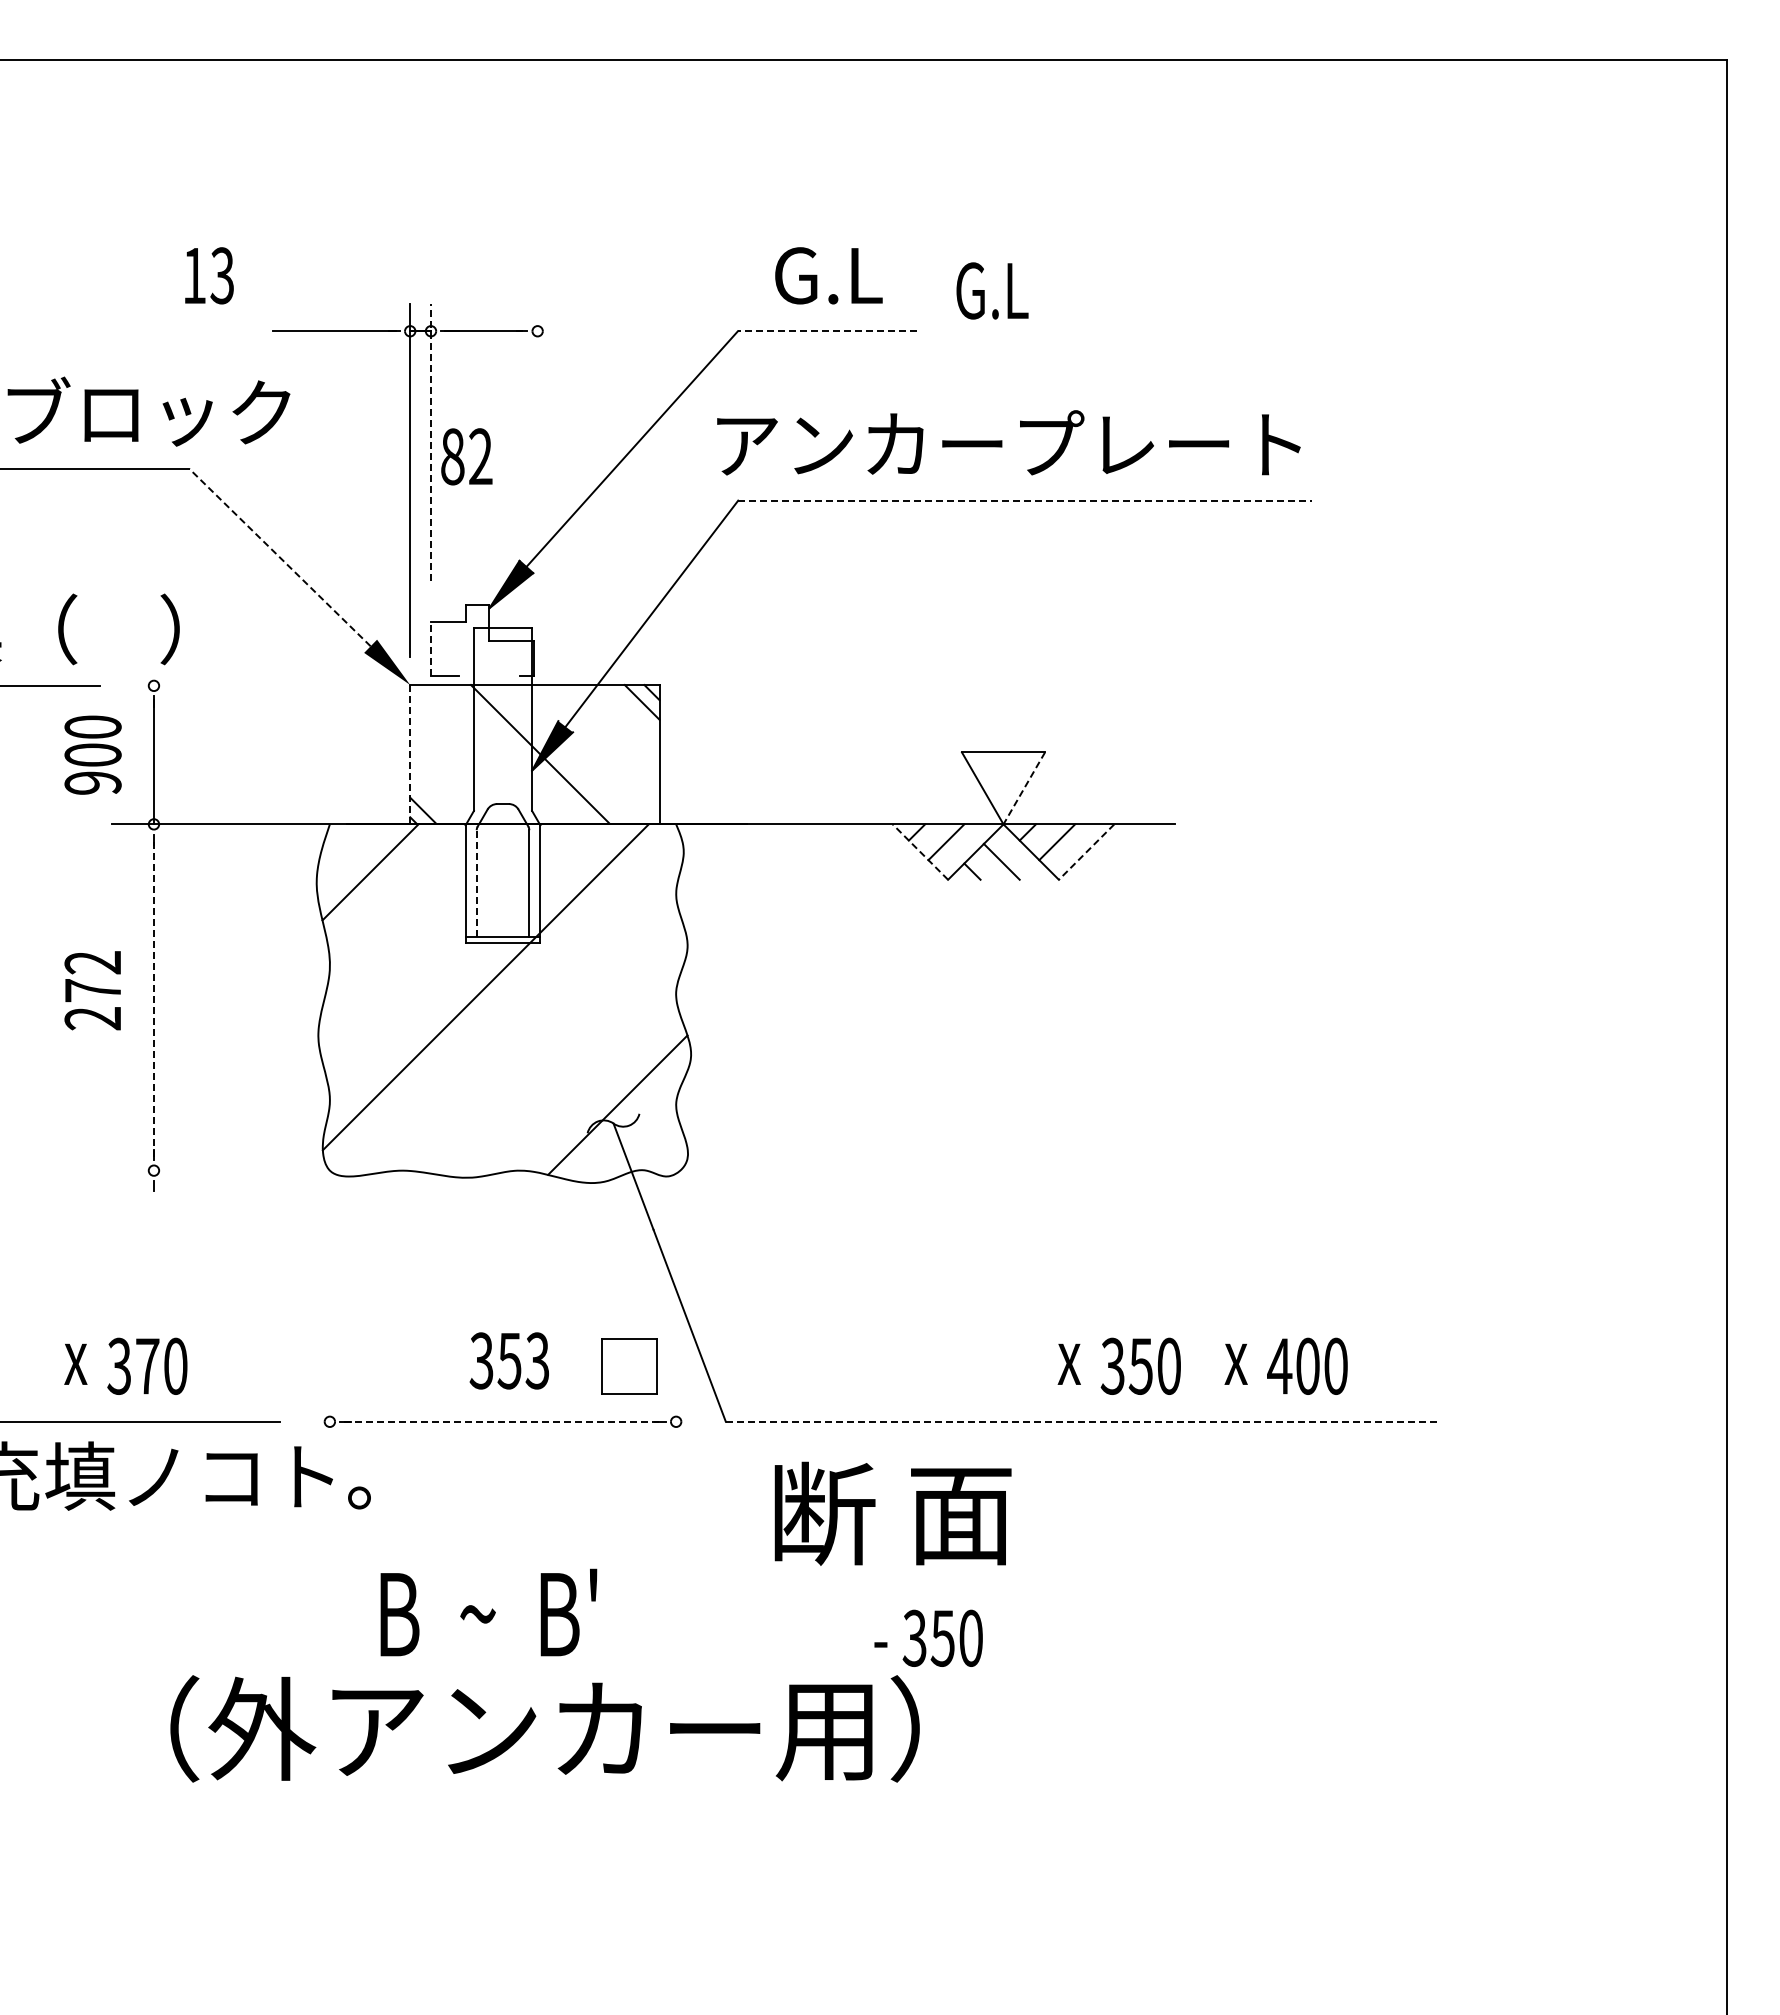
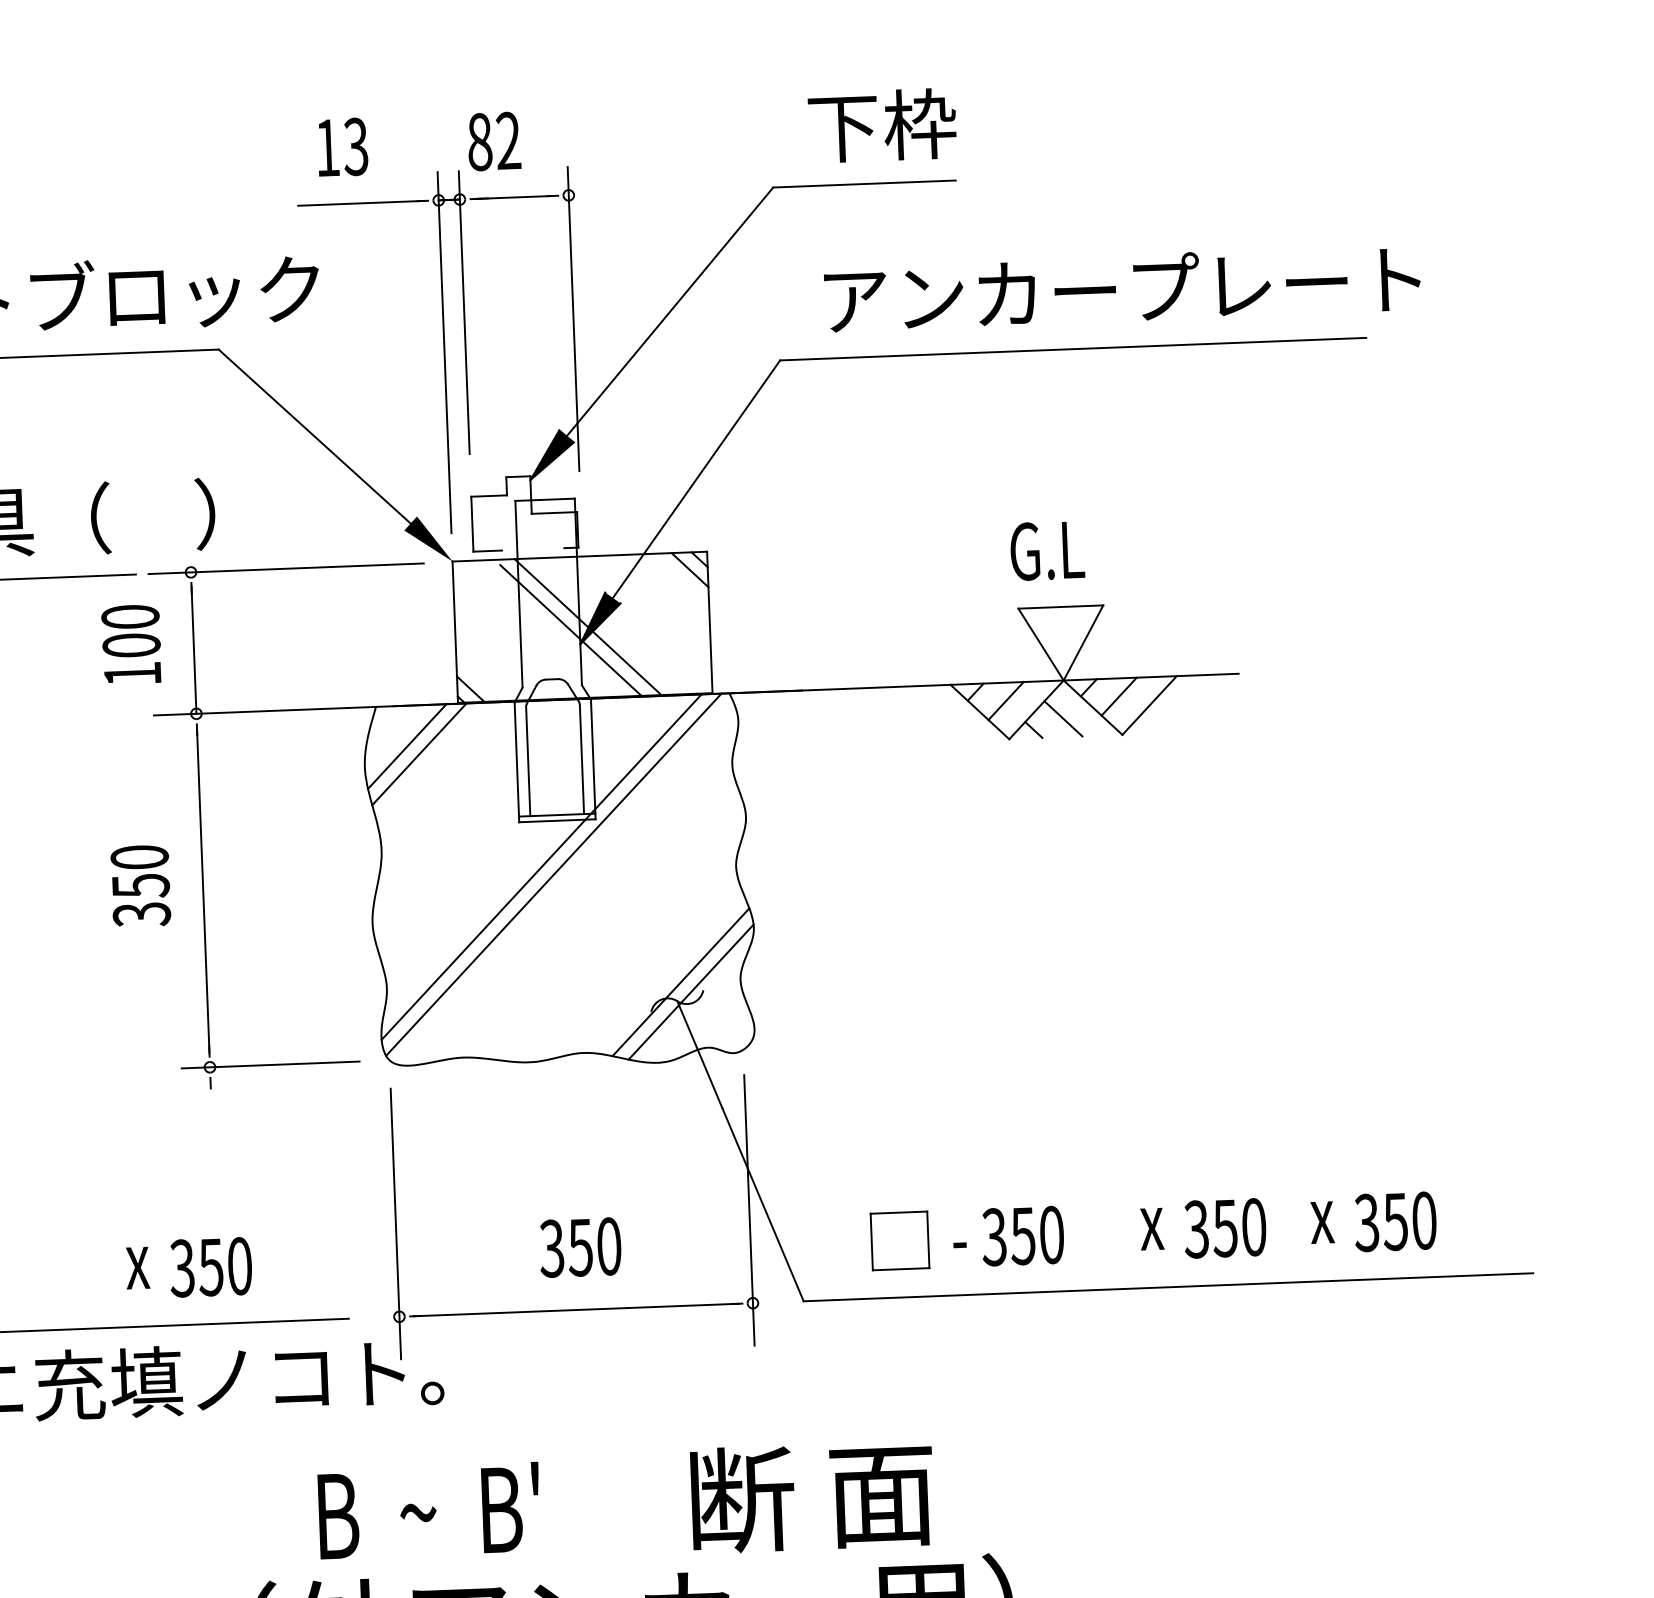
text: (847, 274) -> (882, 125), G.L -> 下枠
text: (209, 275) -> (342, 147), moved
text: (992, 290) -> (1047, 550), moved
line: (826, 331) -> (863, 184), dashed -> solid
line: (431, 442) -> (464, 313), dashed -> solid
text: (1008, 442) -> (1122, 287), moved
line: (537, 452) -> (573, 319), added
text: (466, 456) -> (493, 141), moved
line: (1025, 500) -> (1073, 349), dashed -> solid
line: (280, 557) -> (315, 436), dashed -> solid
line: (431, 649) -> (472, 524), dashed -> solid
line: (246, 685) -> (285, 568), added
line: (410, 753) -> (455, 631), dashed -> solid
line: (522, 756) -> (569, 630), added
text: (92, 782) -> (132, 673), 900 -> 100
line: (1024, 788) -> (1083, 643), dashed -> solid
line: (920, 851) -> (980, 711), dashed -> solid
line: (1086, 852) -> (1149, 705), dashed -> solid
line: (358, 864) -> (406, 746), added
line: (476, 883) -> (528, 761), dashed -> solid
text: (92, 990) -> (140, 885), 272 -> 350
line: (497, 995) -> (553, 875), added
line: (153, 997) -> (202, 890), dashed -> solid
line: (627, 1114) -> (691, 991), added
line: (213, 1170) -> (270, 1064), added
line: (329, 1330) -> (395, 1223), added
line: (676, 1330) -> (749, 1210), added
text: (537, 1360) -> (608, 1246), 353 -> 350
text: (1293, 1365) -> (1380, 1221), 400 -> 350
text: (147, 1366) -> (211, 1267), 370 -> 350
part: (629, 1366) -> (900, 1241), moved
line: (503, 1421) -> (576, 1309), dashed -> solid
line: (1083, 1421) -> (1168, 1286), dashed -> solid
text: (892, 1513) -> (811, 1496), moved
text: (488, 1612) -> (428, 1510), moved
text: (928, 1637) -> (1008, 1235), moved

